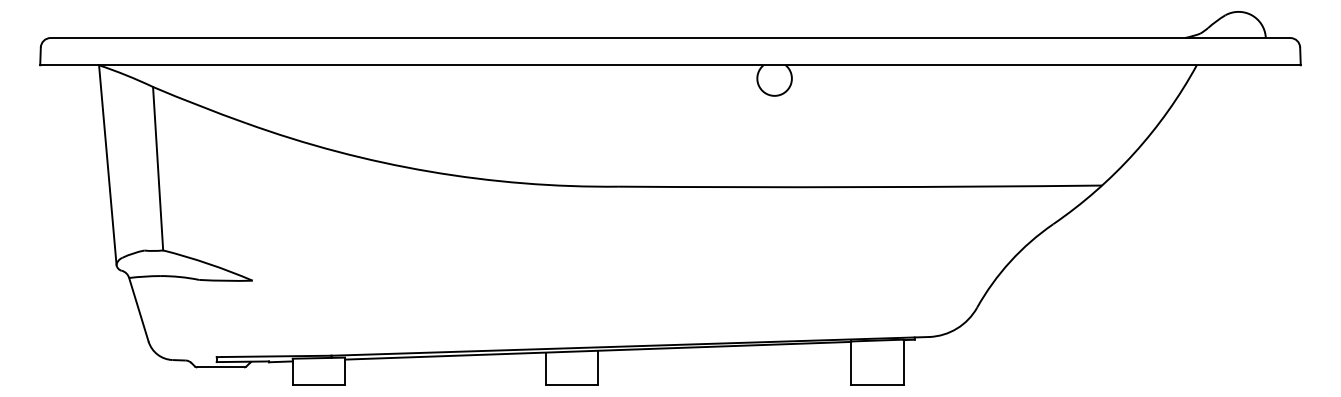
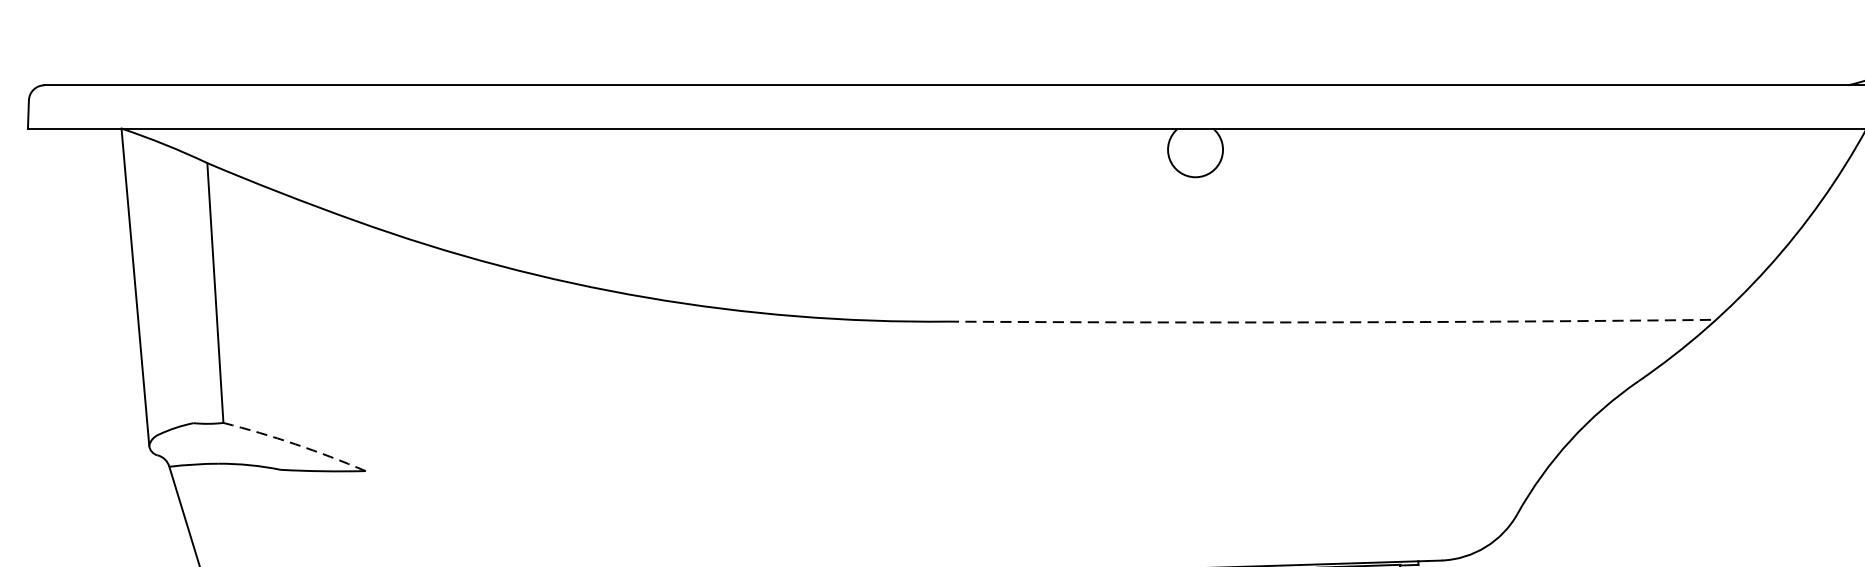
arc: (860, 187) -> (1332, 322), solid -> dashed
arc: (208, 263) -> (295, 443), solid -> dashed

